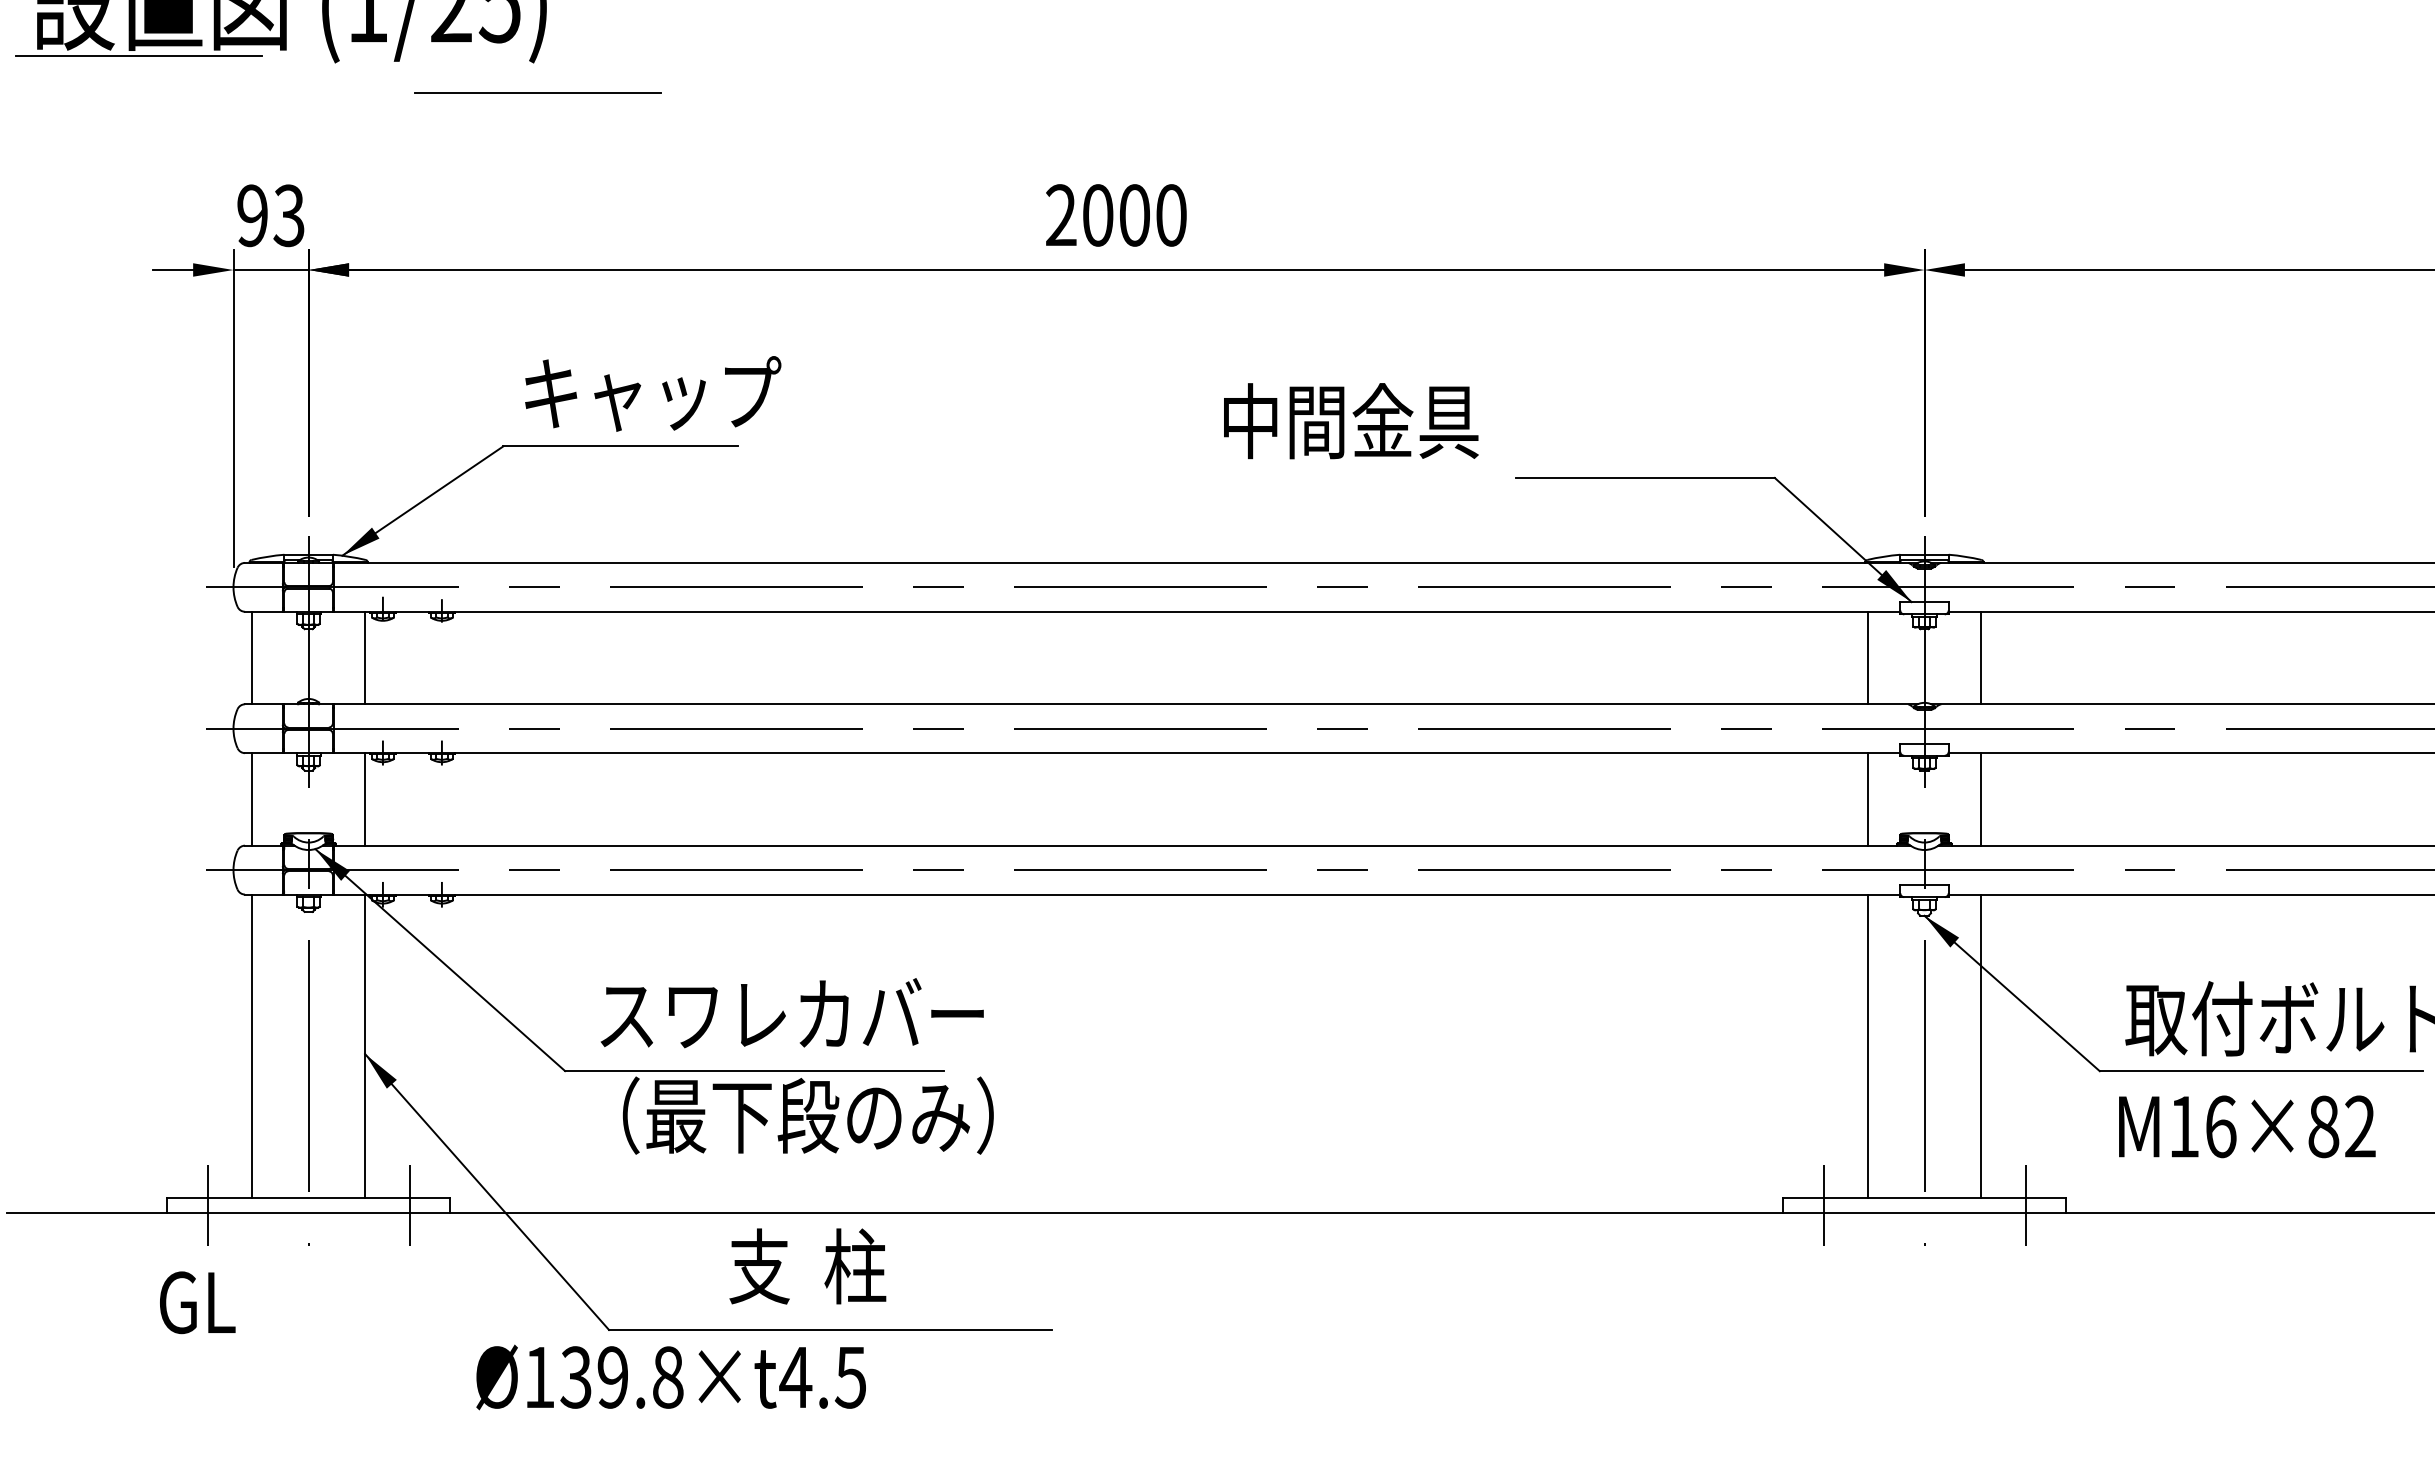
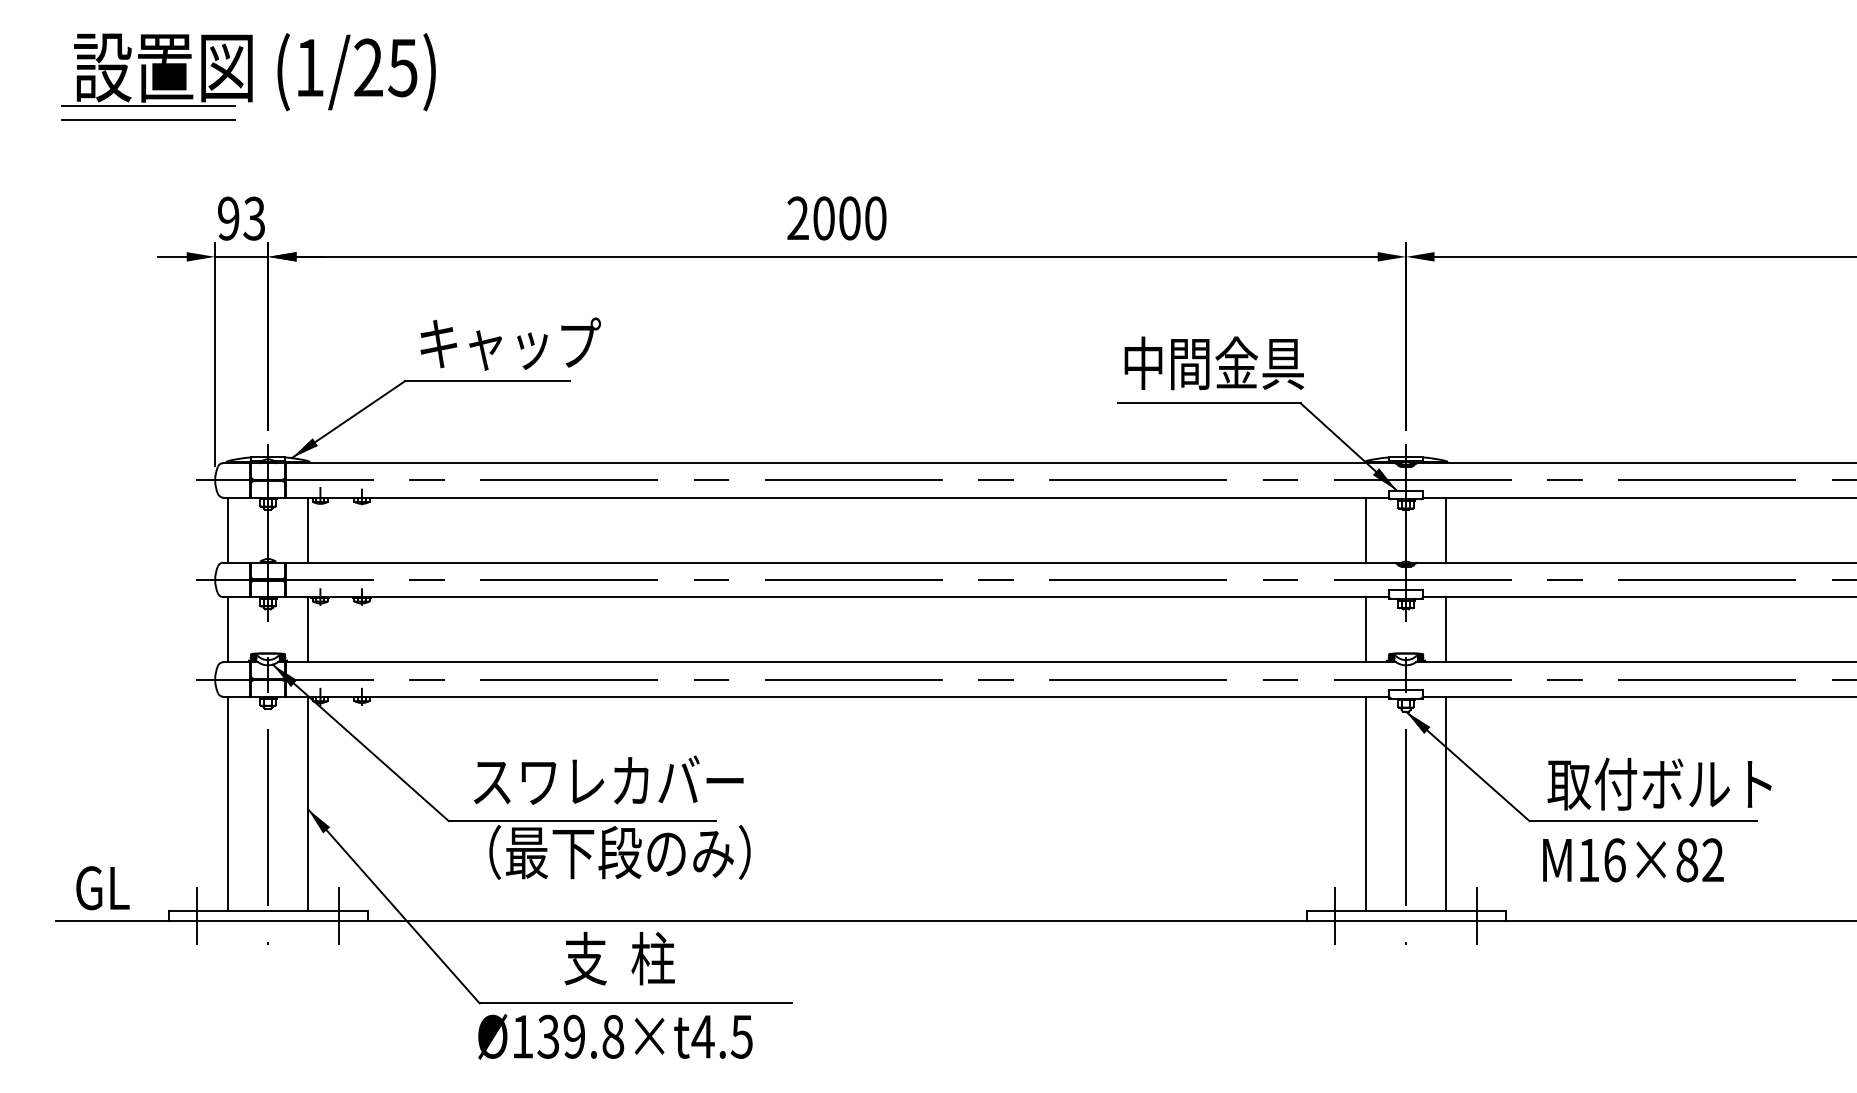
line: (537, 92) -> (148, 119), moved
text: (1351, 421) -> (1214, 363), moved
text: (197, 1303) -> (102, 888), moved
text: (671, 1377) -> (615, 1036), moved

